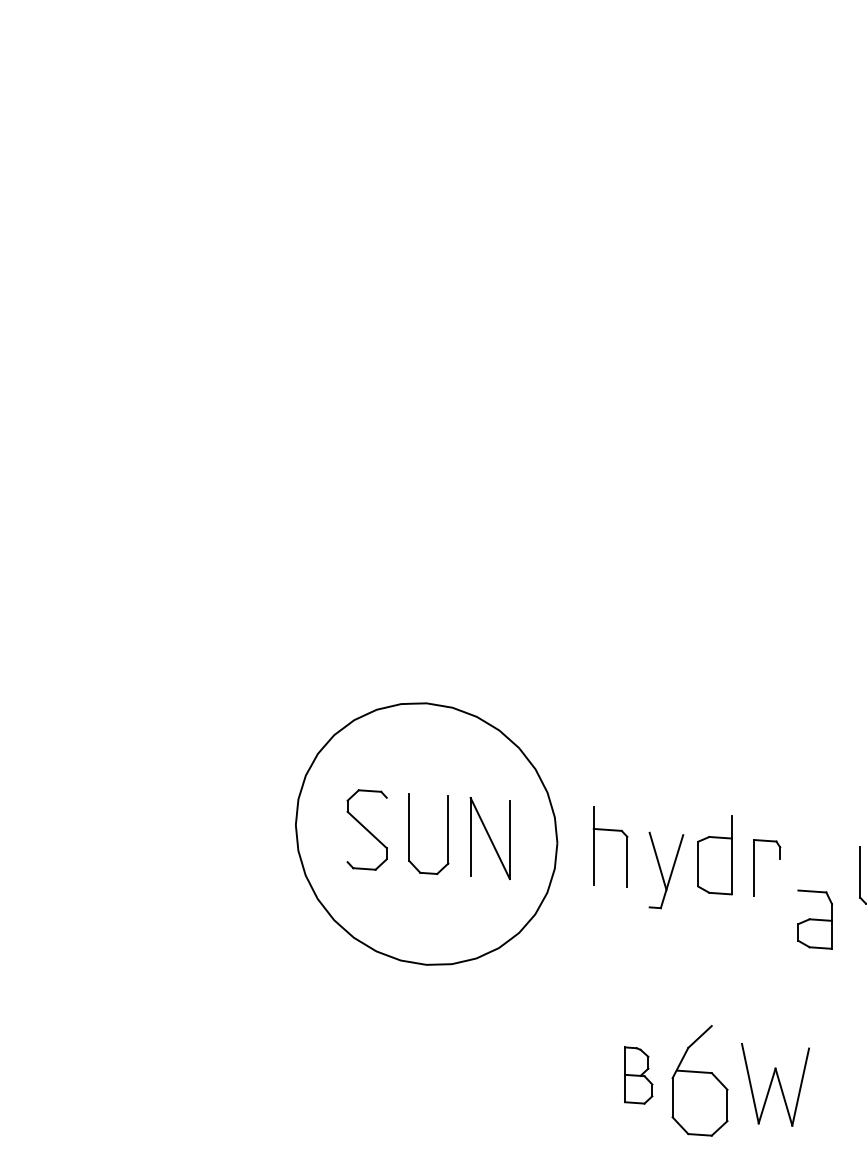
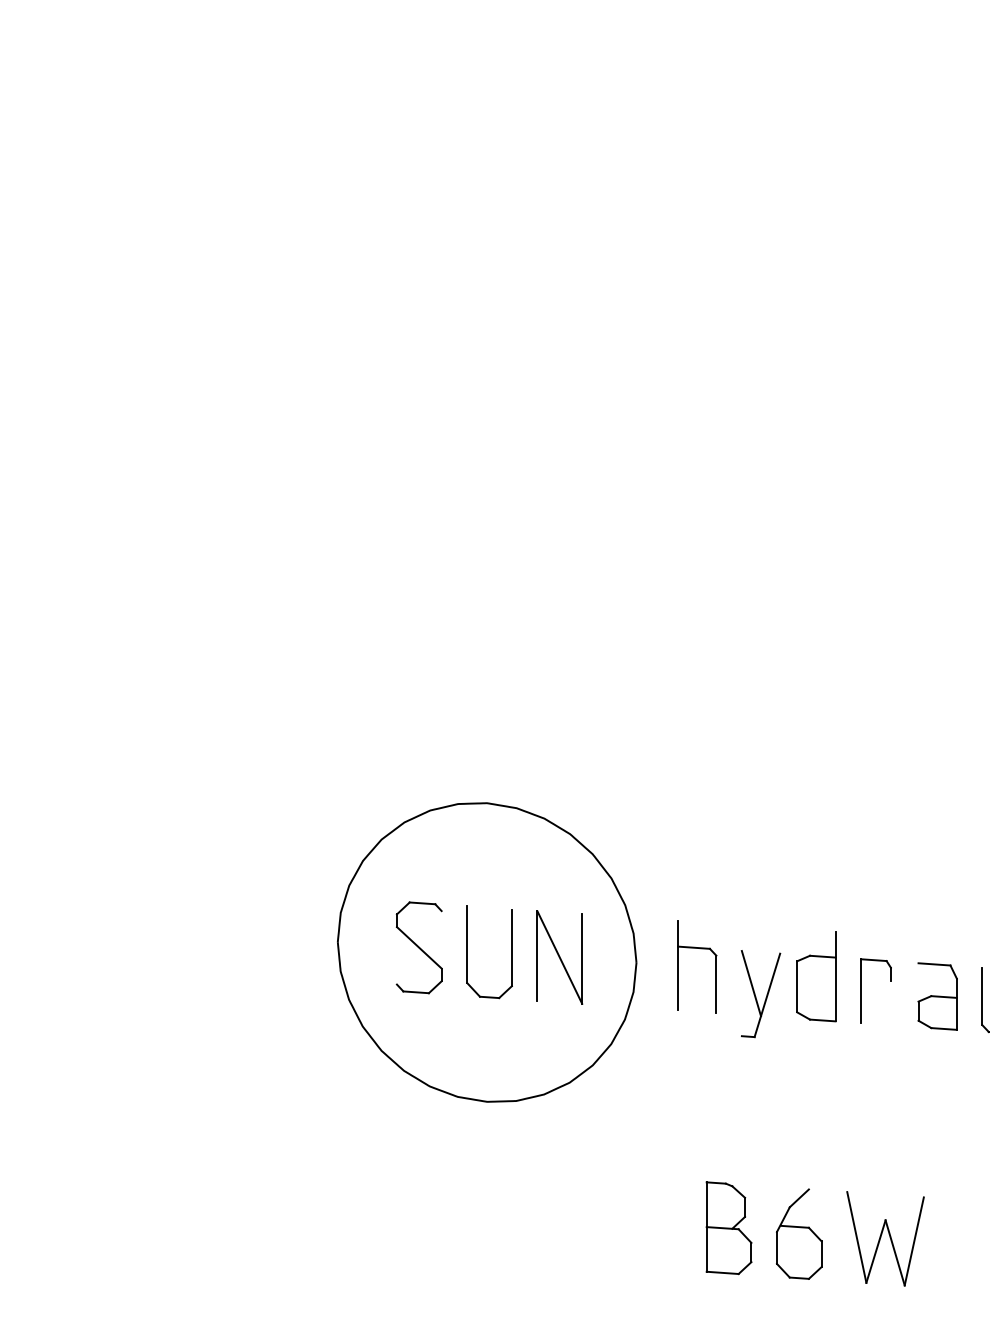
part: (814, 919) -> (936, 996), moved
part: (638, 1075) -> (729, 1228), size x1.43
part: (699, 1080) -> (798, 1233), size x0.71

